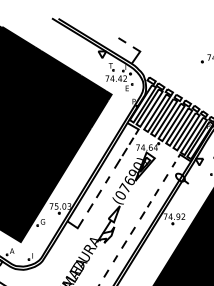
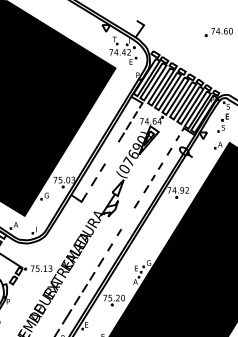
line: (122, 39) -> (126, 13), removed
line: (107, 179) -> (111, 153), removed
line: (123, 244) -> (127, 218), removed

